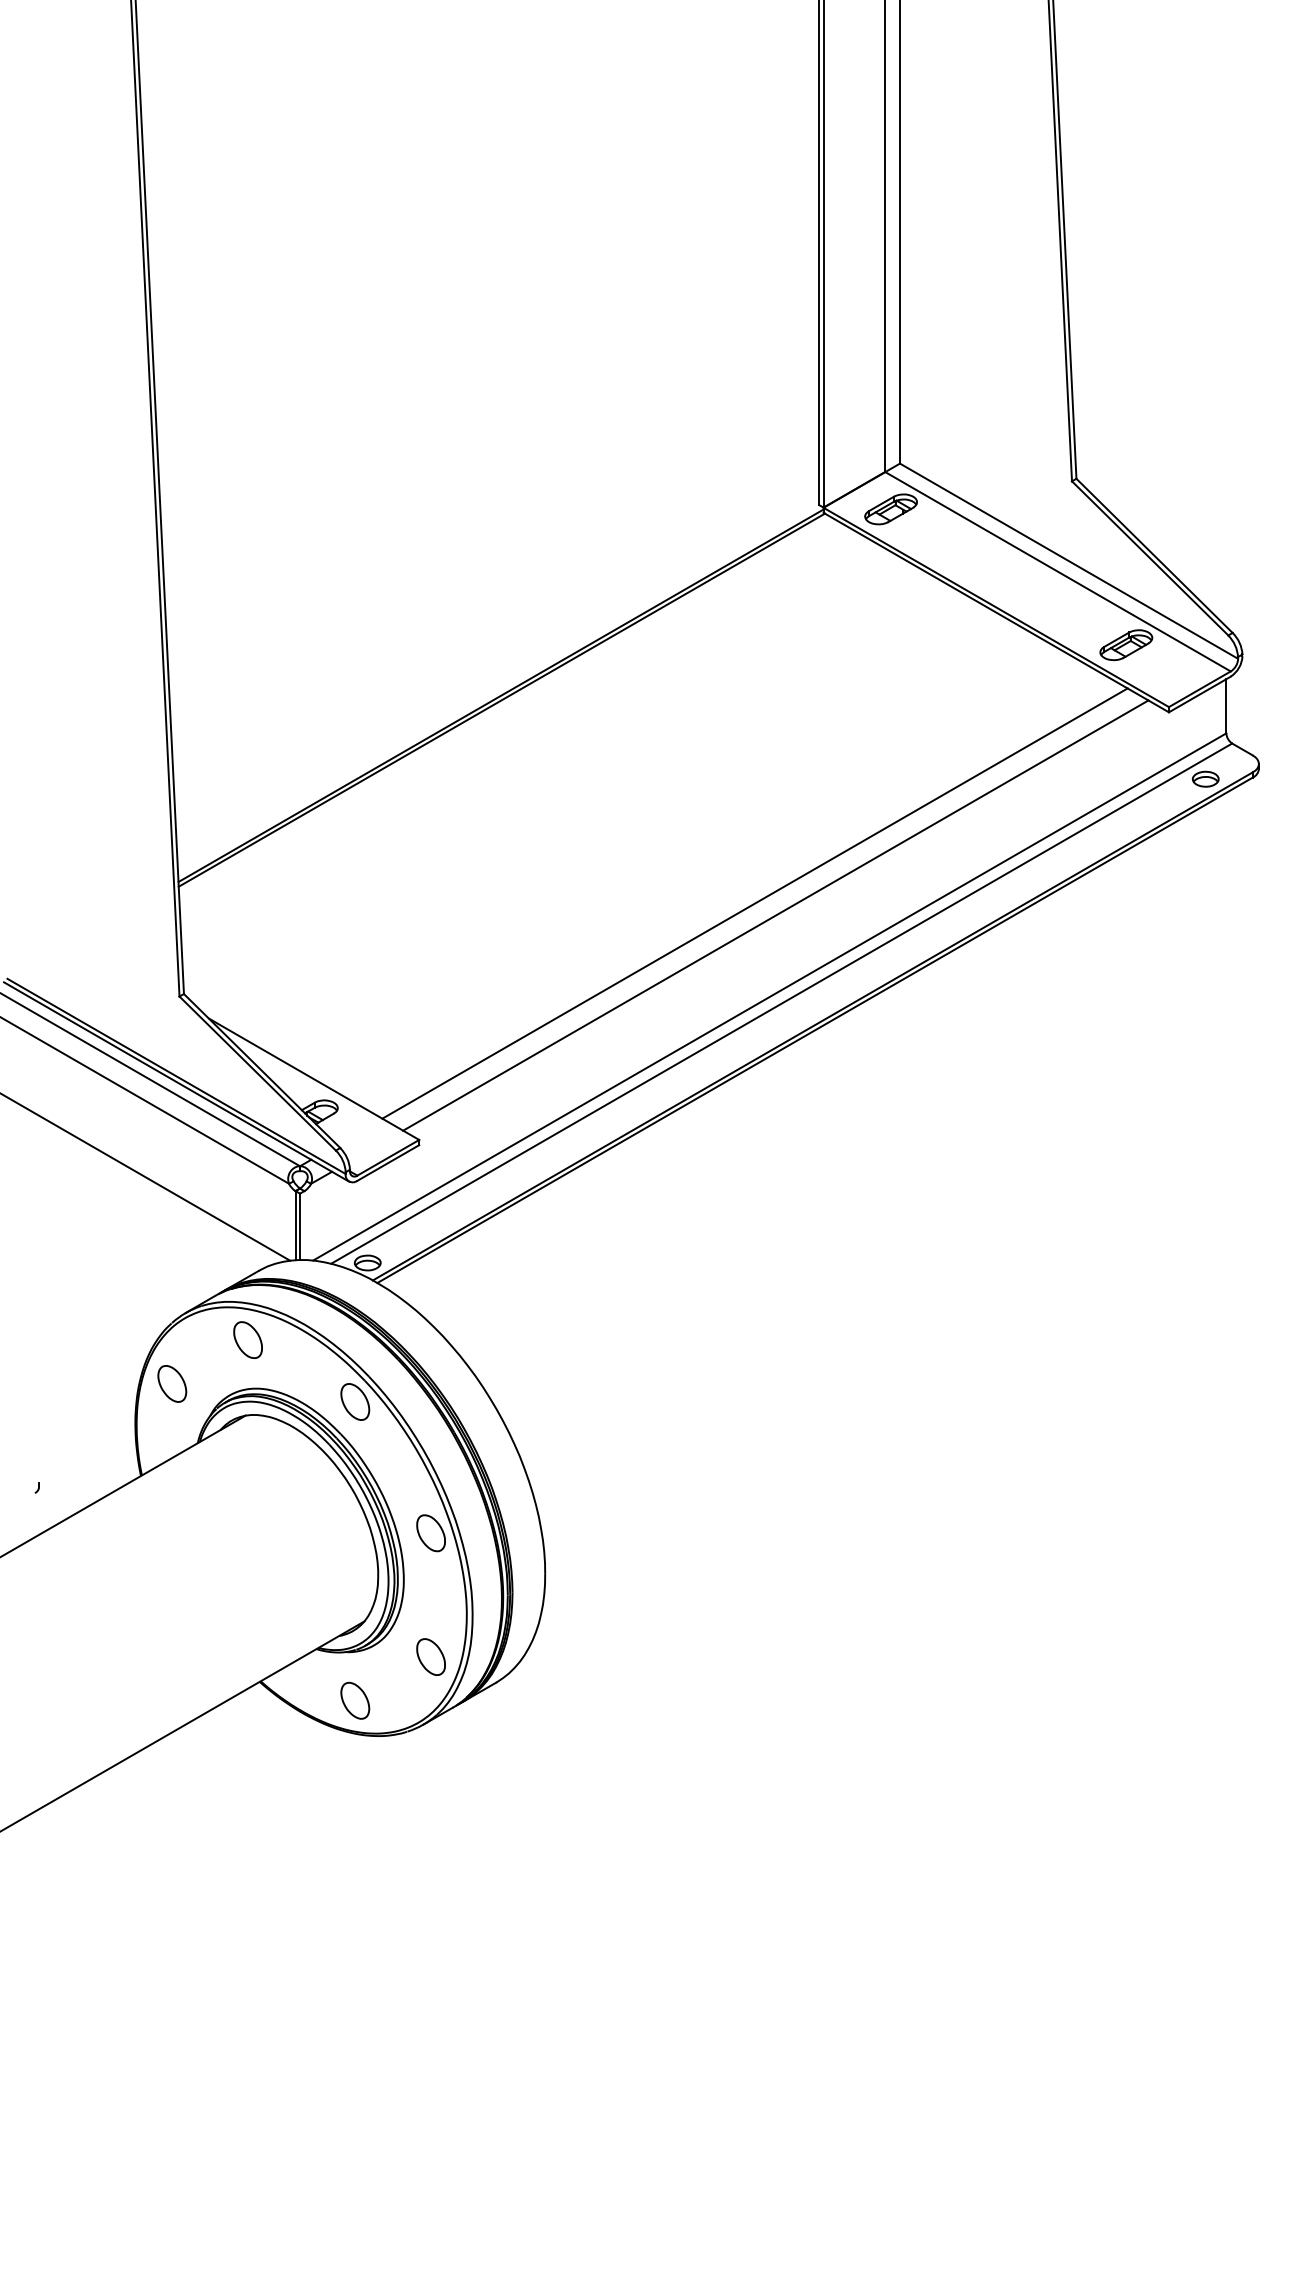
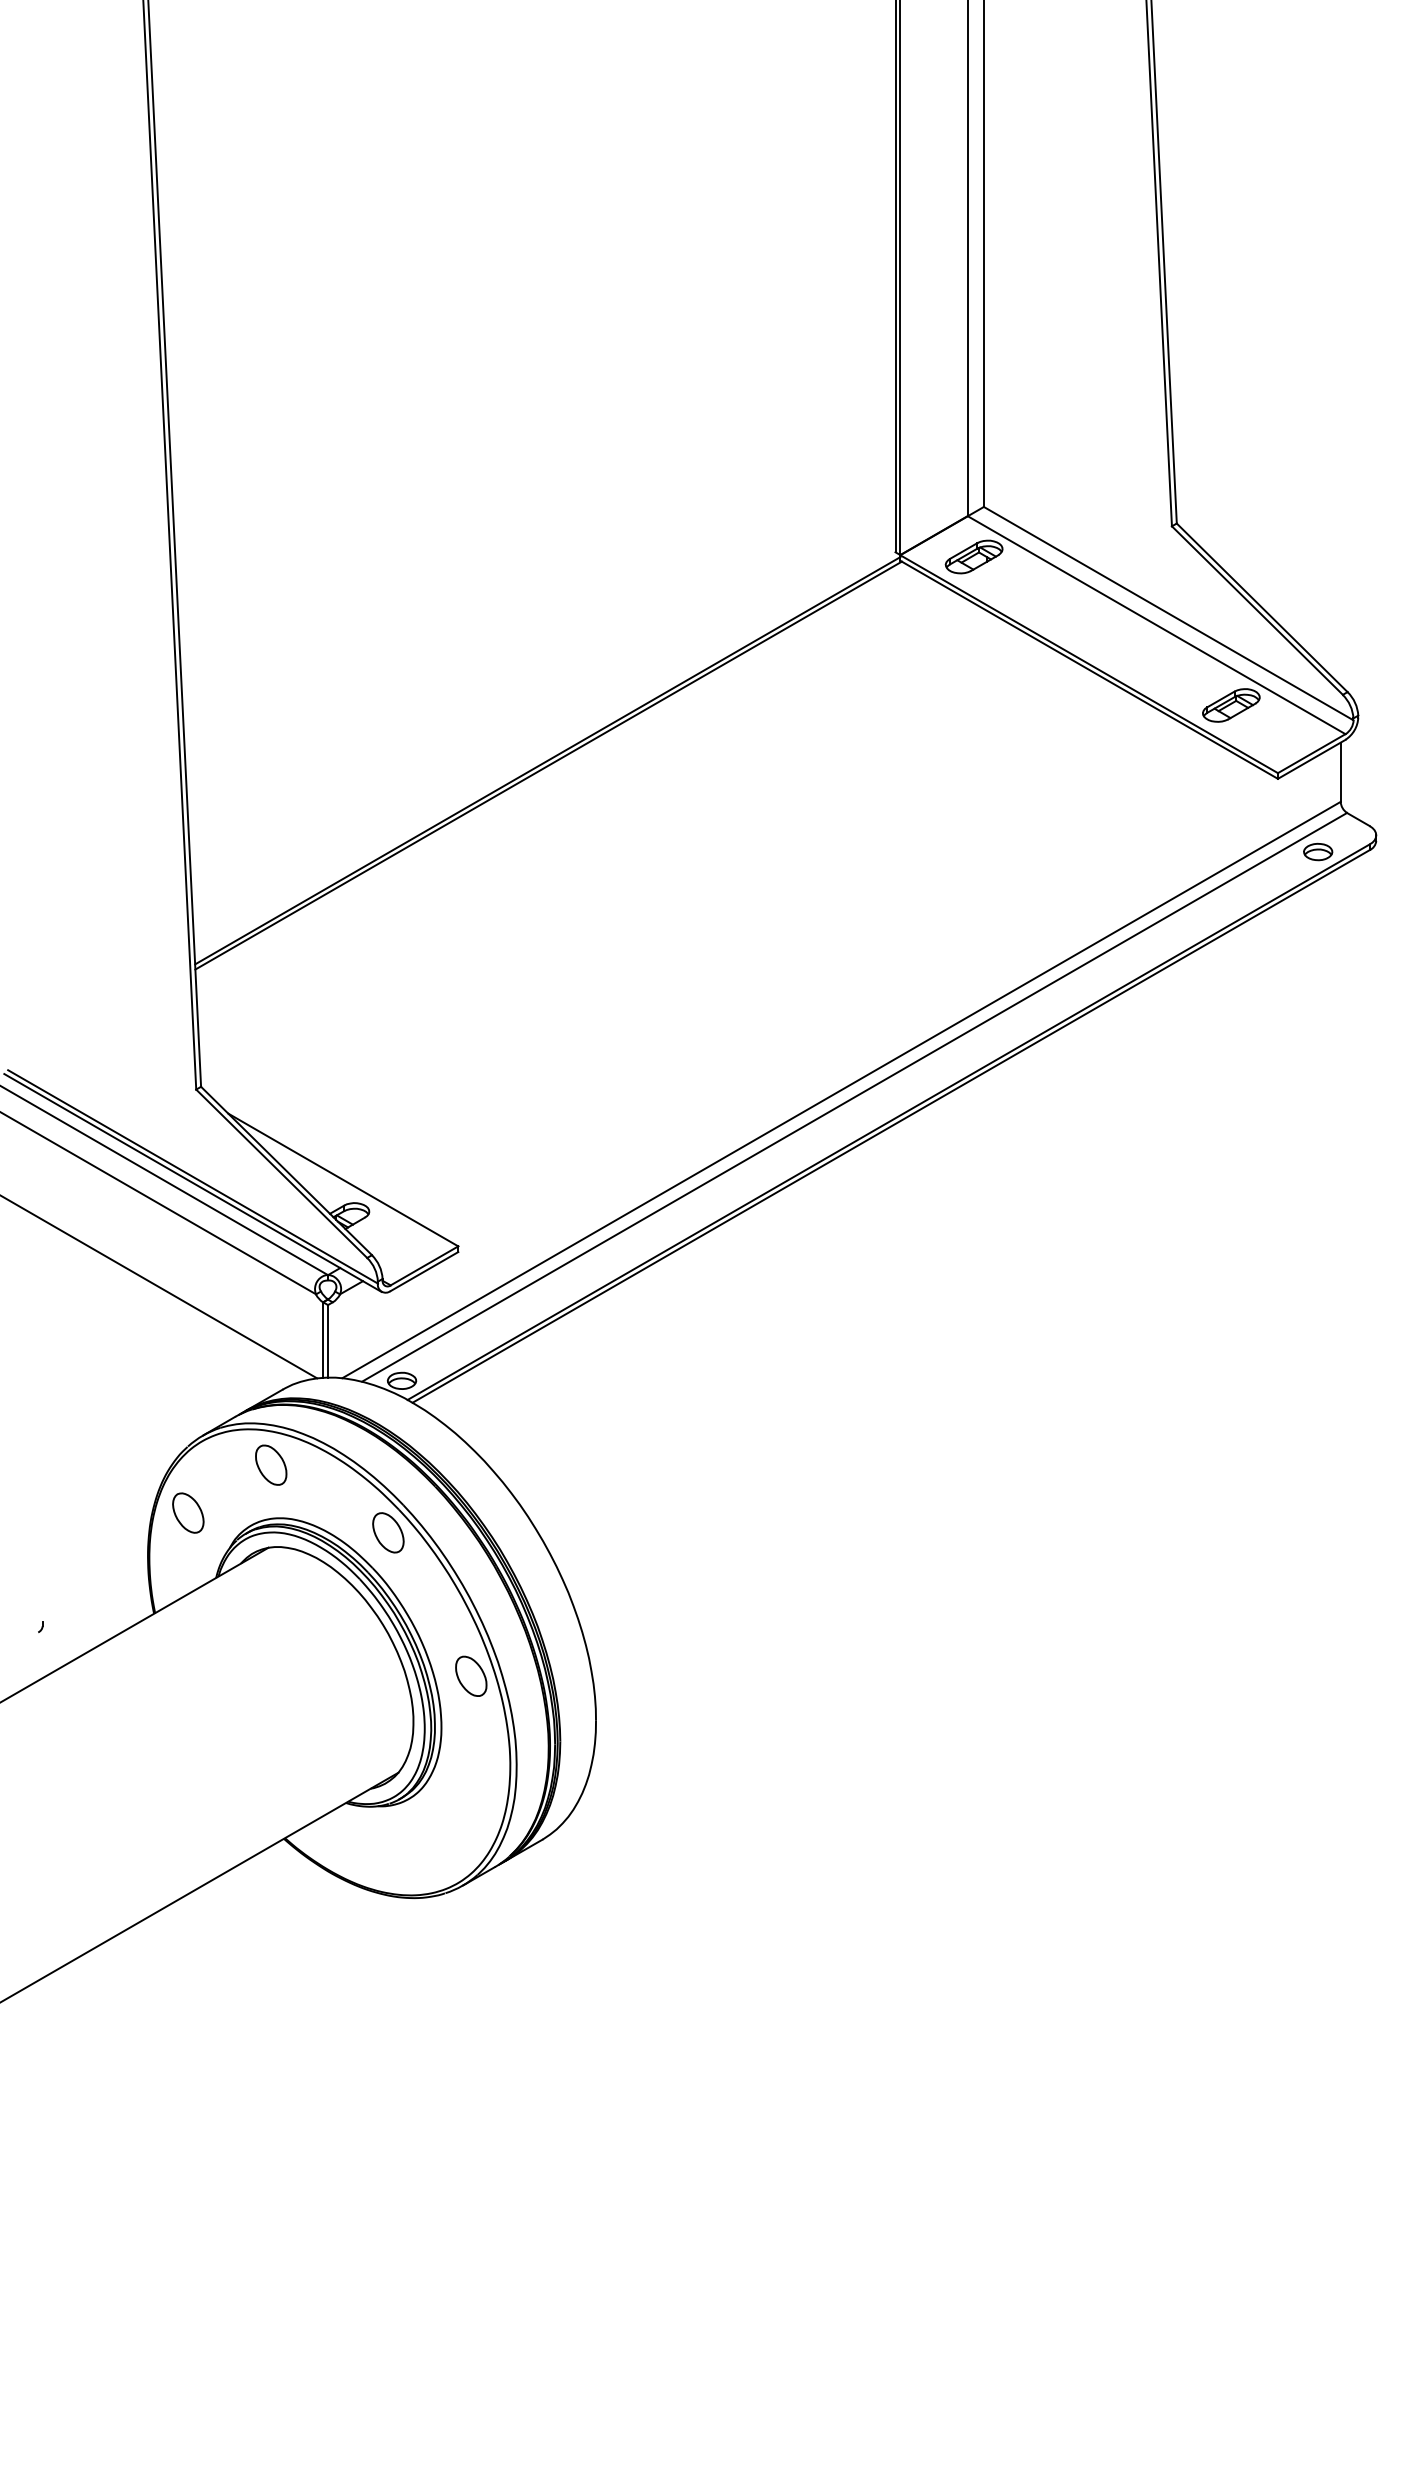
line: (754, 903) -> (824, 987), removed
line: (775, 915) -> (847, 1000), removed
part: (431, 1656) -> (471, 1811), removed
part: (355, 1700) -> (388, 1859), removed

